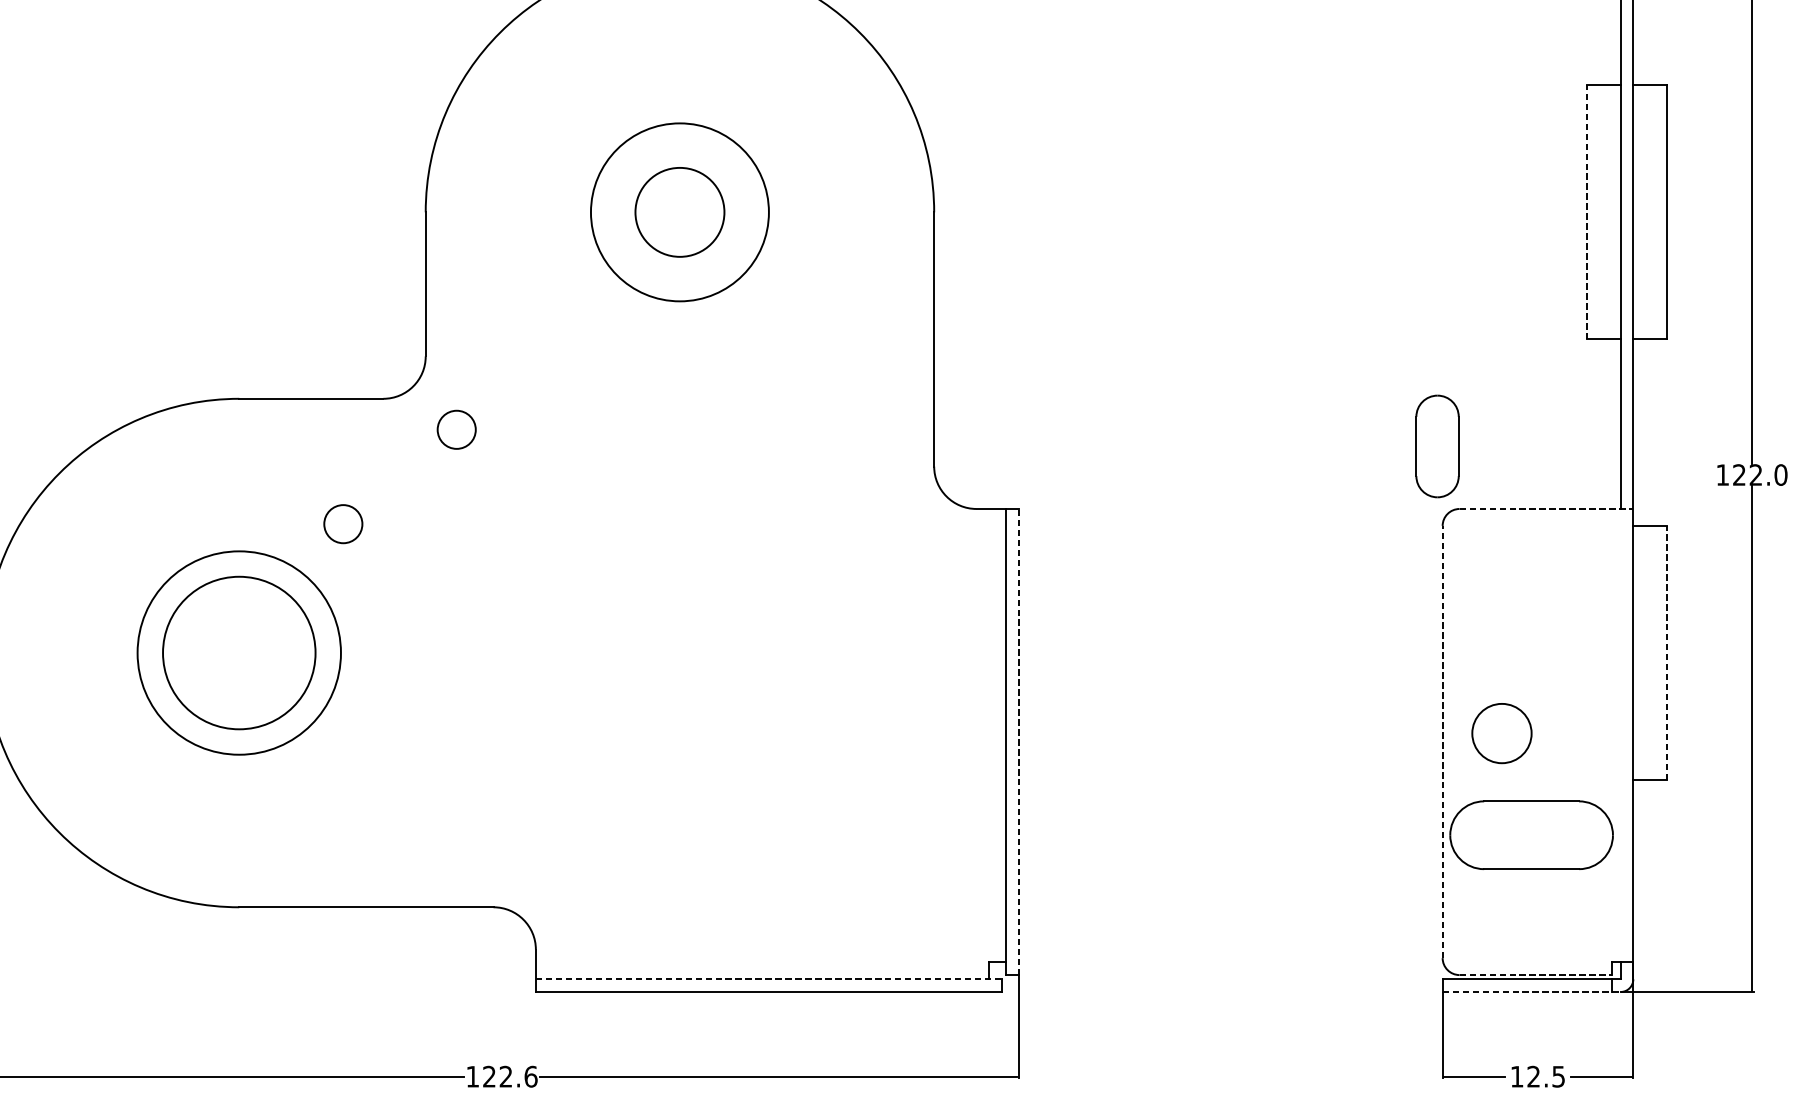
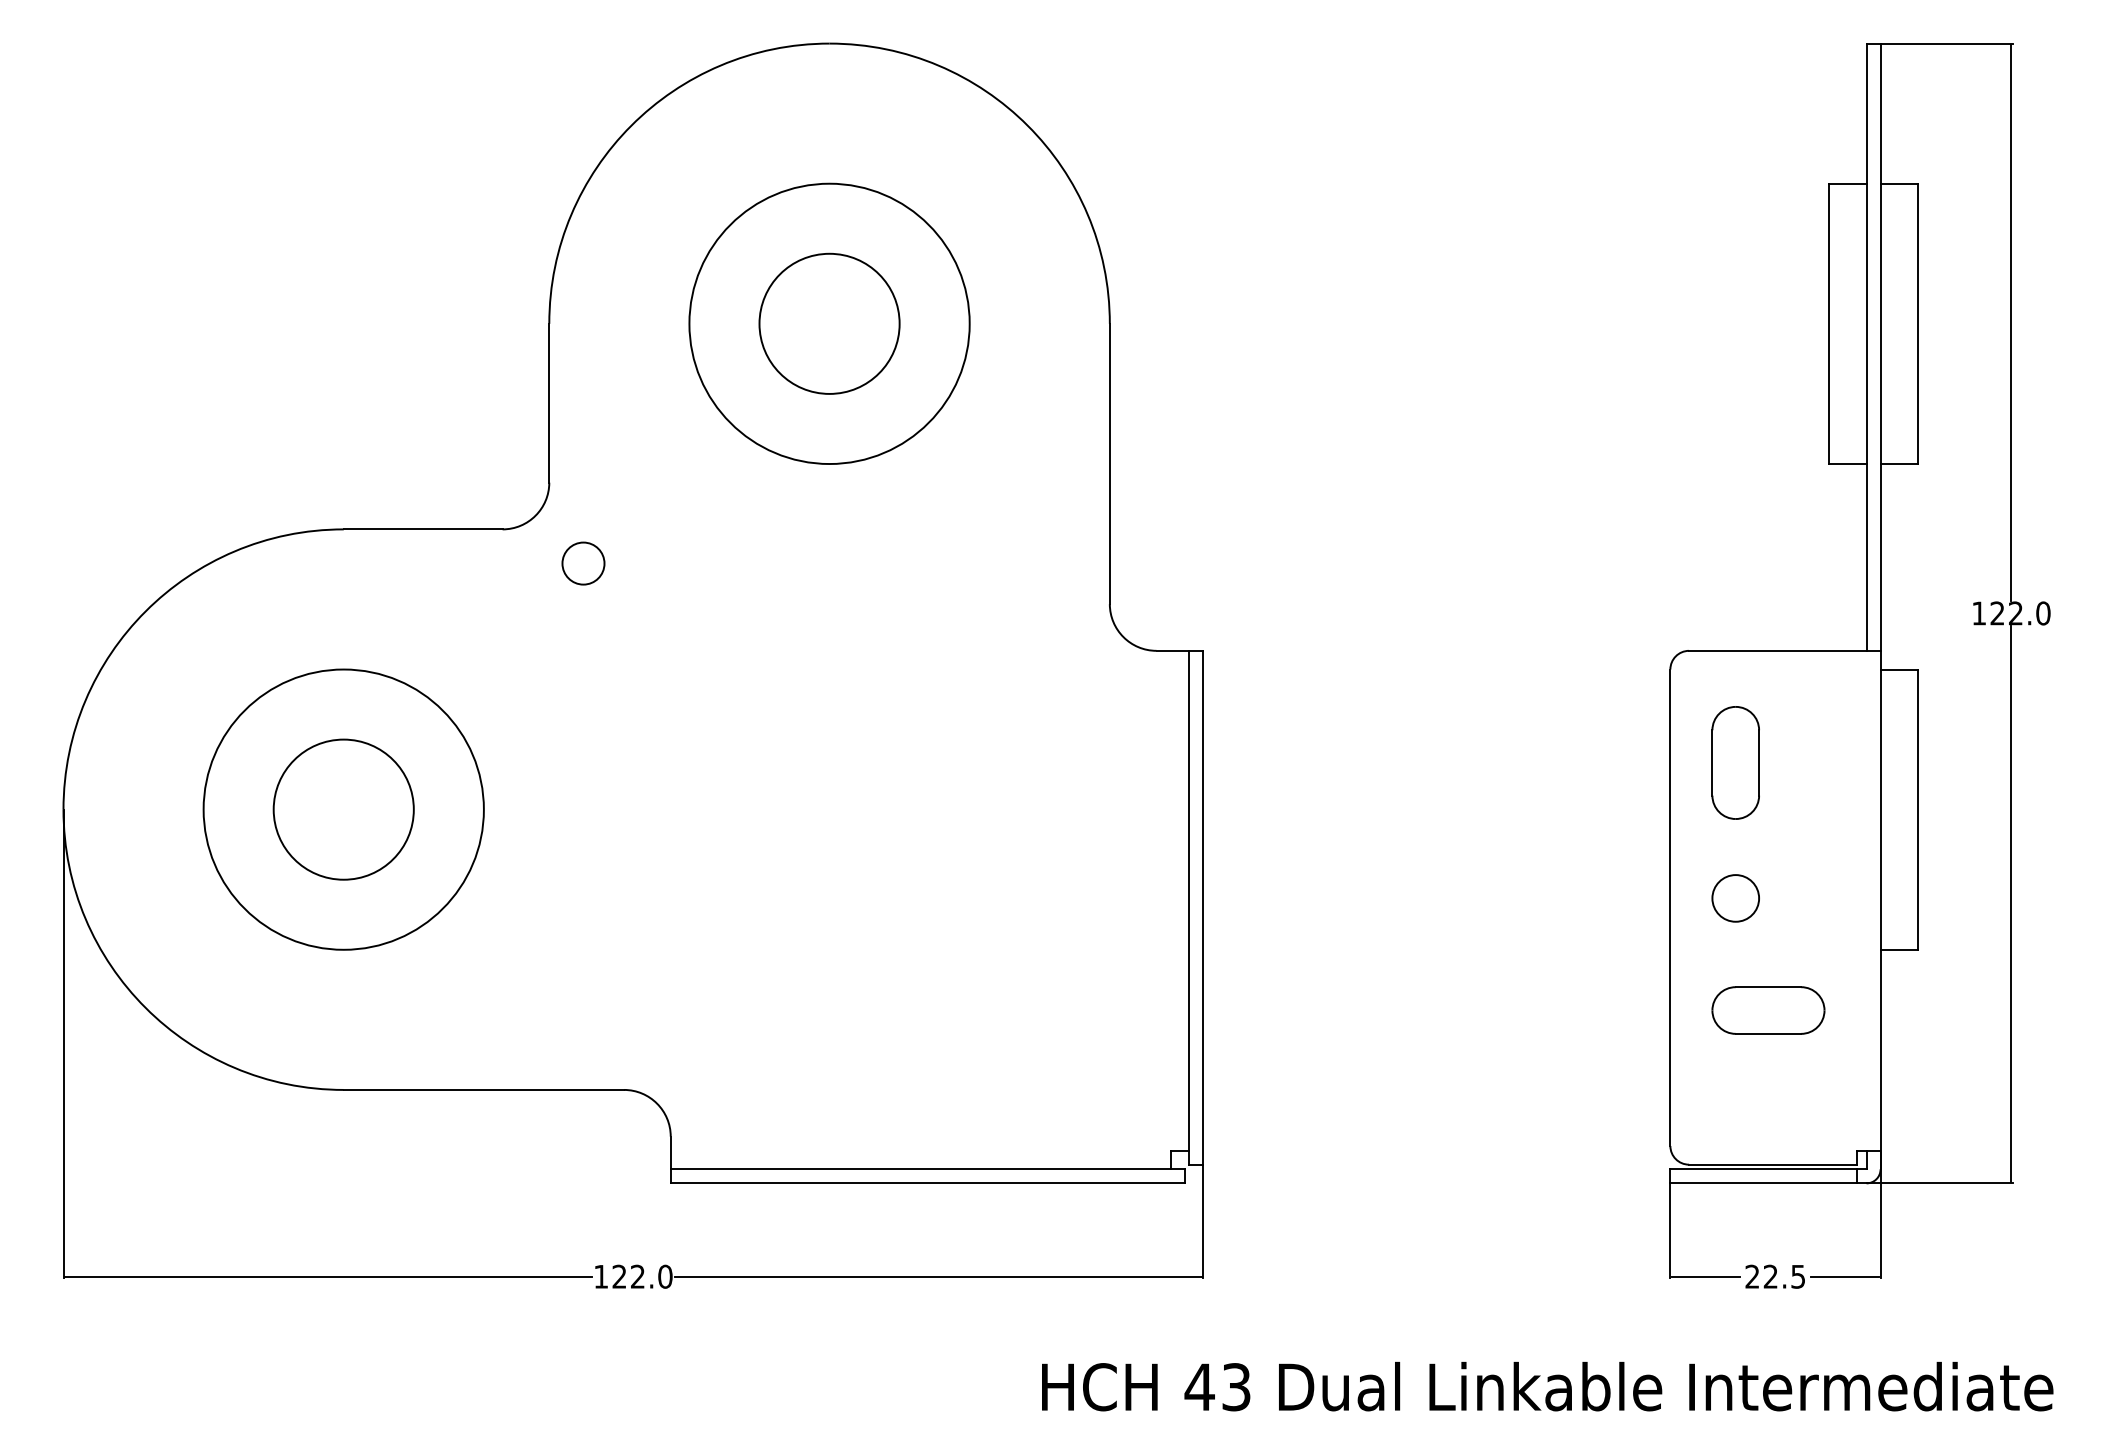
circle: (679, 212) -> (829, 323), size x1.43
circle: (679, 212) -> (829, 323), size x1.43
line: (1586, 212) -> (1829, 323), dashed -> solid
part: (1437, 446) -> (1735, 762), moved
line: (1546, 508) -> (1784, 650), dashed -> solid
circle: (343, 524) -> (458, 667), removed
circle: (239, 652) -> (343, 809), size x0.62
circle: (239, 652) -> (343, 809), size x1.67
line: (1666, 652) -> (1917, 809), dashed -> solid
circle: (1501, 733) -> (1735, 898), size x0.71
line: (1019, 741) -> (1203, 907), dashed -> solid
line: (1442, 741) -> (1670, 907), dashed -> solid
part: (1531, 835) -> (1768, 1010), size x0.62
line: (1536, 974) -> (1773, 1164), dashed -> solid
line: (768, 979) -> (927, 1169), dashed -> solid
line: (1531, 992) -> (1768, 1183), dashed -> solid
text: (531, 1076) -> (665, 1276), 122.6 -> 122.0
text: (1517, 1076) -> (1752, 1276), 12.5 -> 22.5

